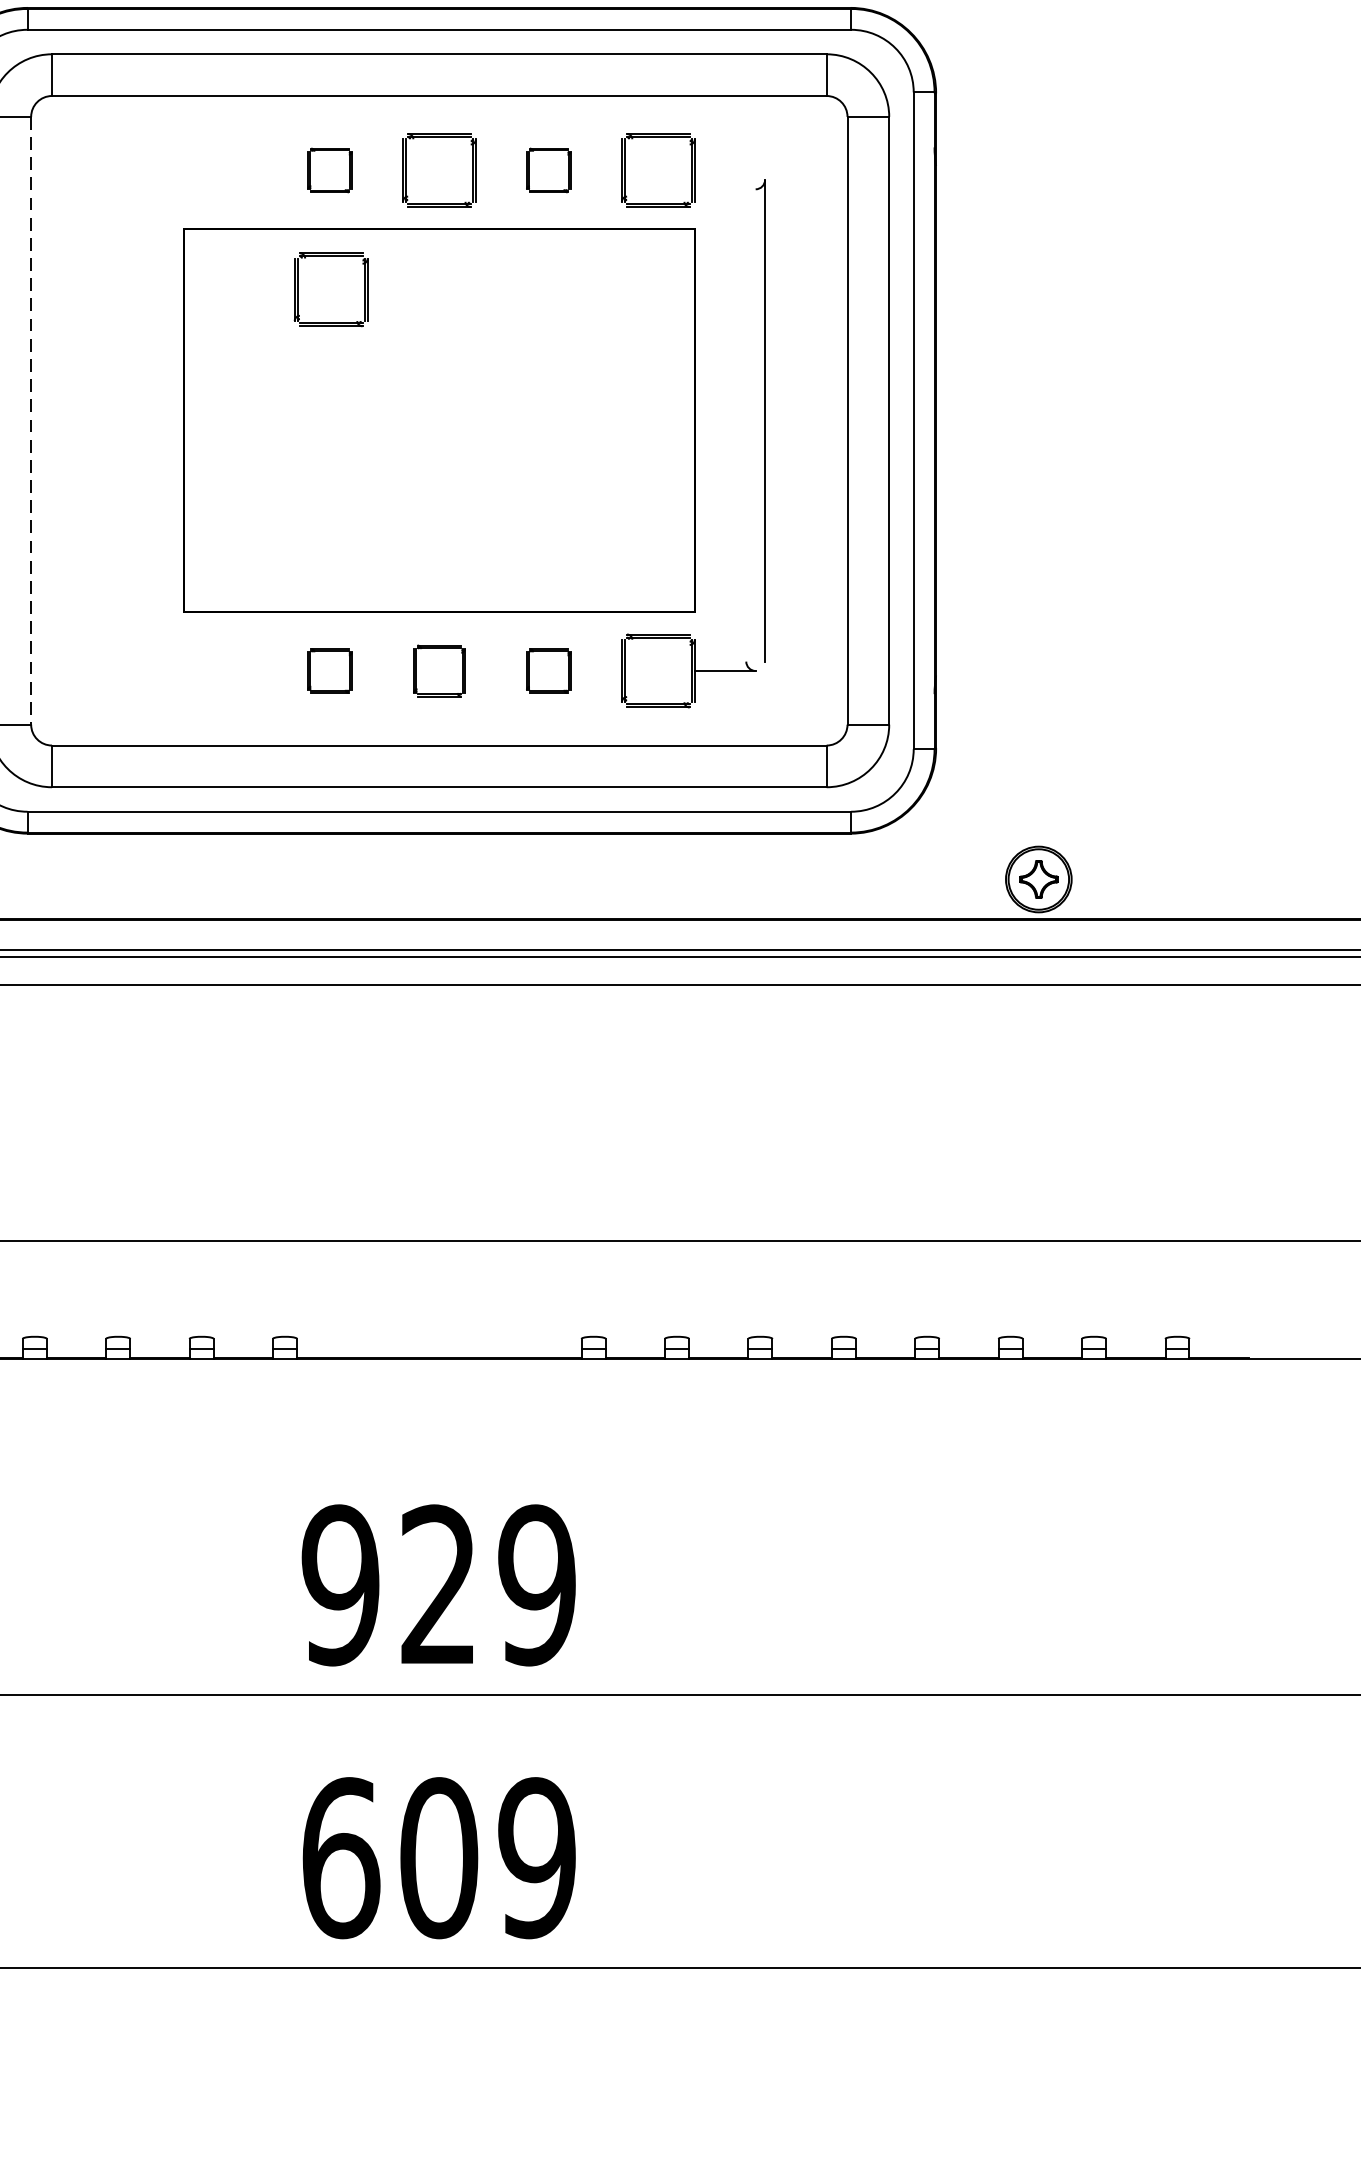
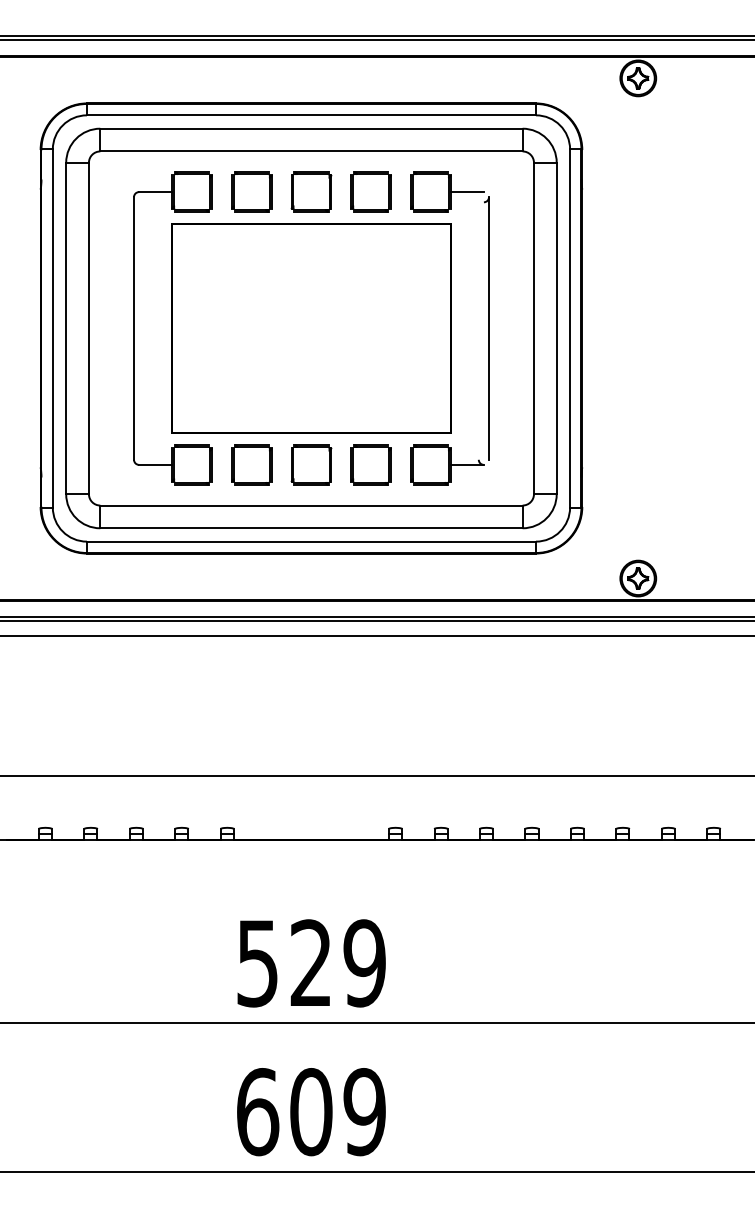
part: (329, 169) -> (251, 191), size x1.67
part: (547, 169) -> (370, 191), size x1.67
line: (723, 171) -> (466, 192), added
part: (331, 288) -> (252, 256), removed
line: (30, 420) -> (88, 328), dashed -> solid
part: (114, 420) -> (134, 328), added
part: (329, 670) -> (251, 464), size x1.67
part: (439, 670) -> (311, 464), size x1.43
part: (547, 670) -> (370, 464), size x1.67
text: (340, 1585) -> (257, 963), 929 -> 529

